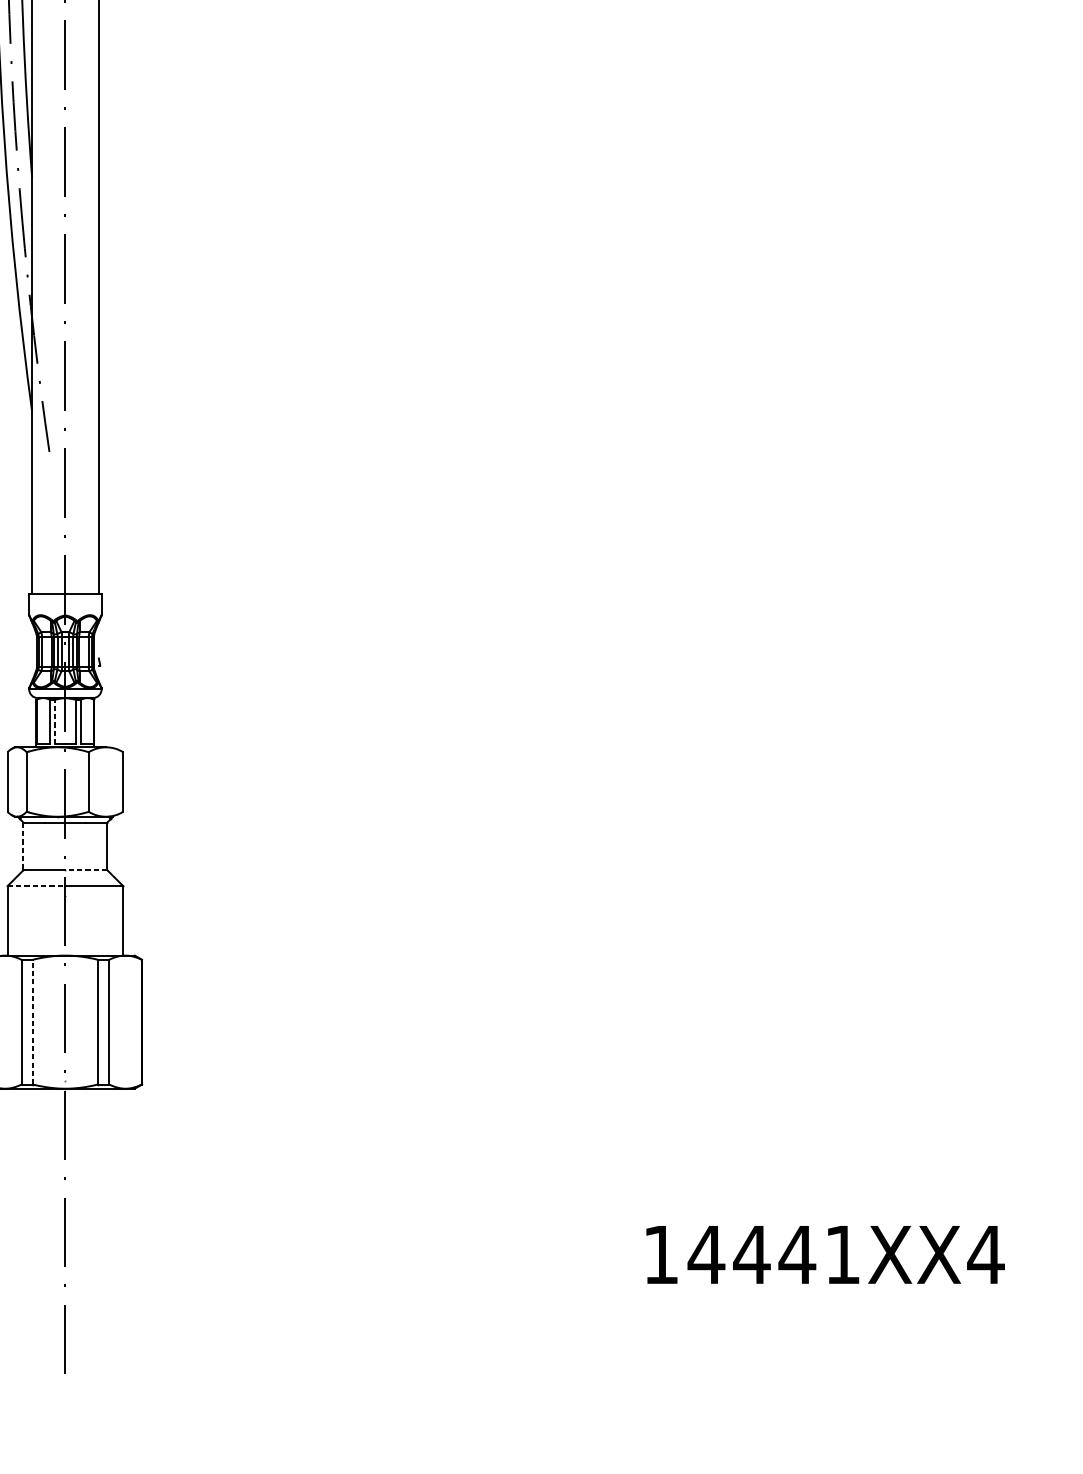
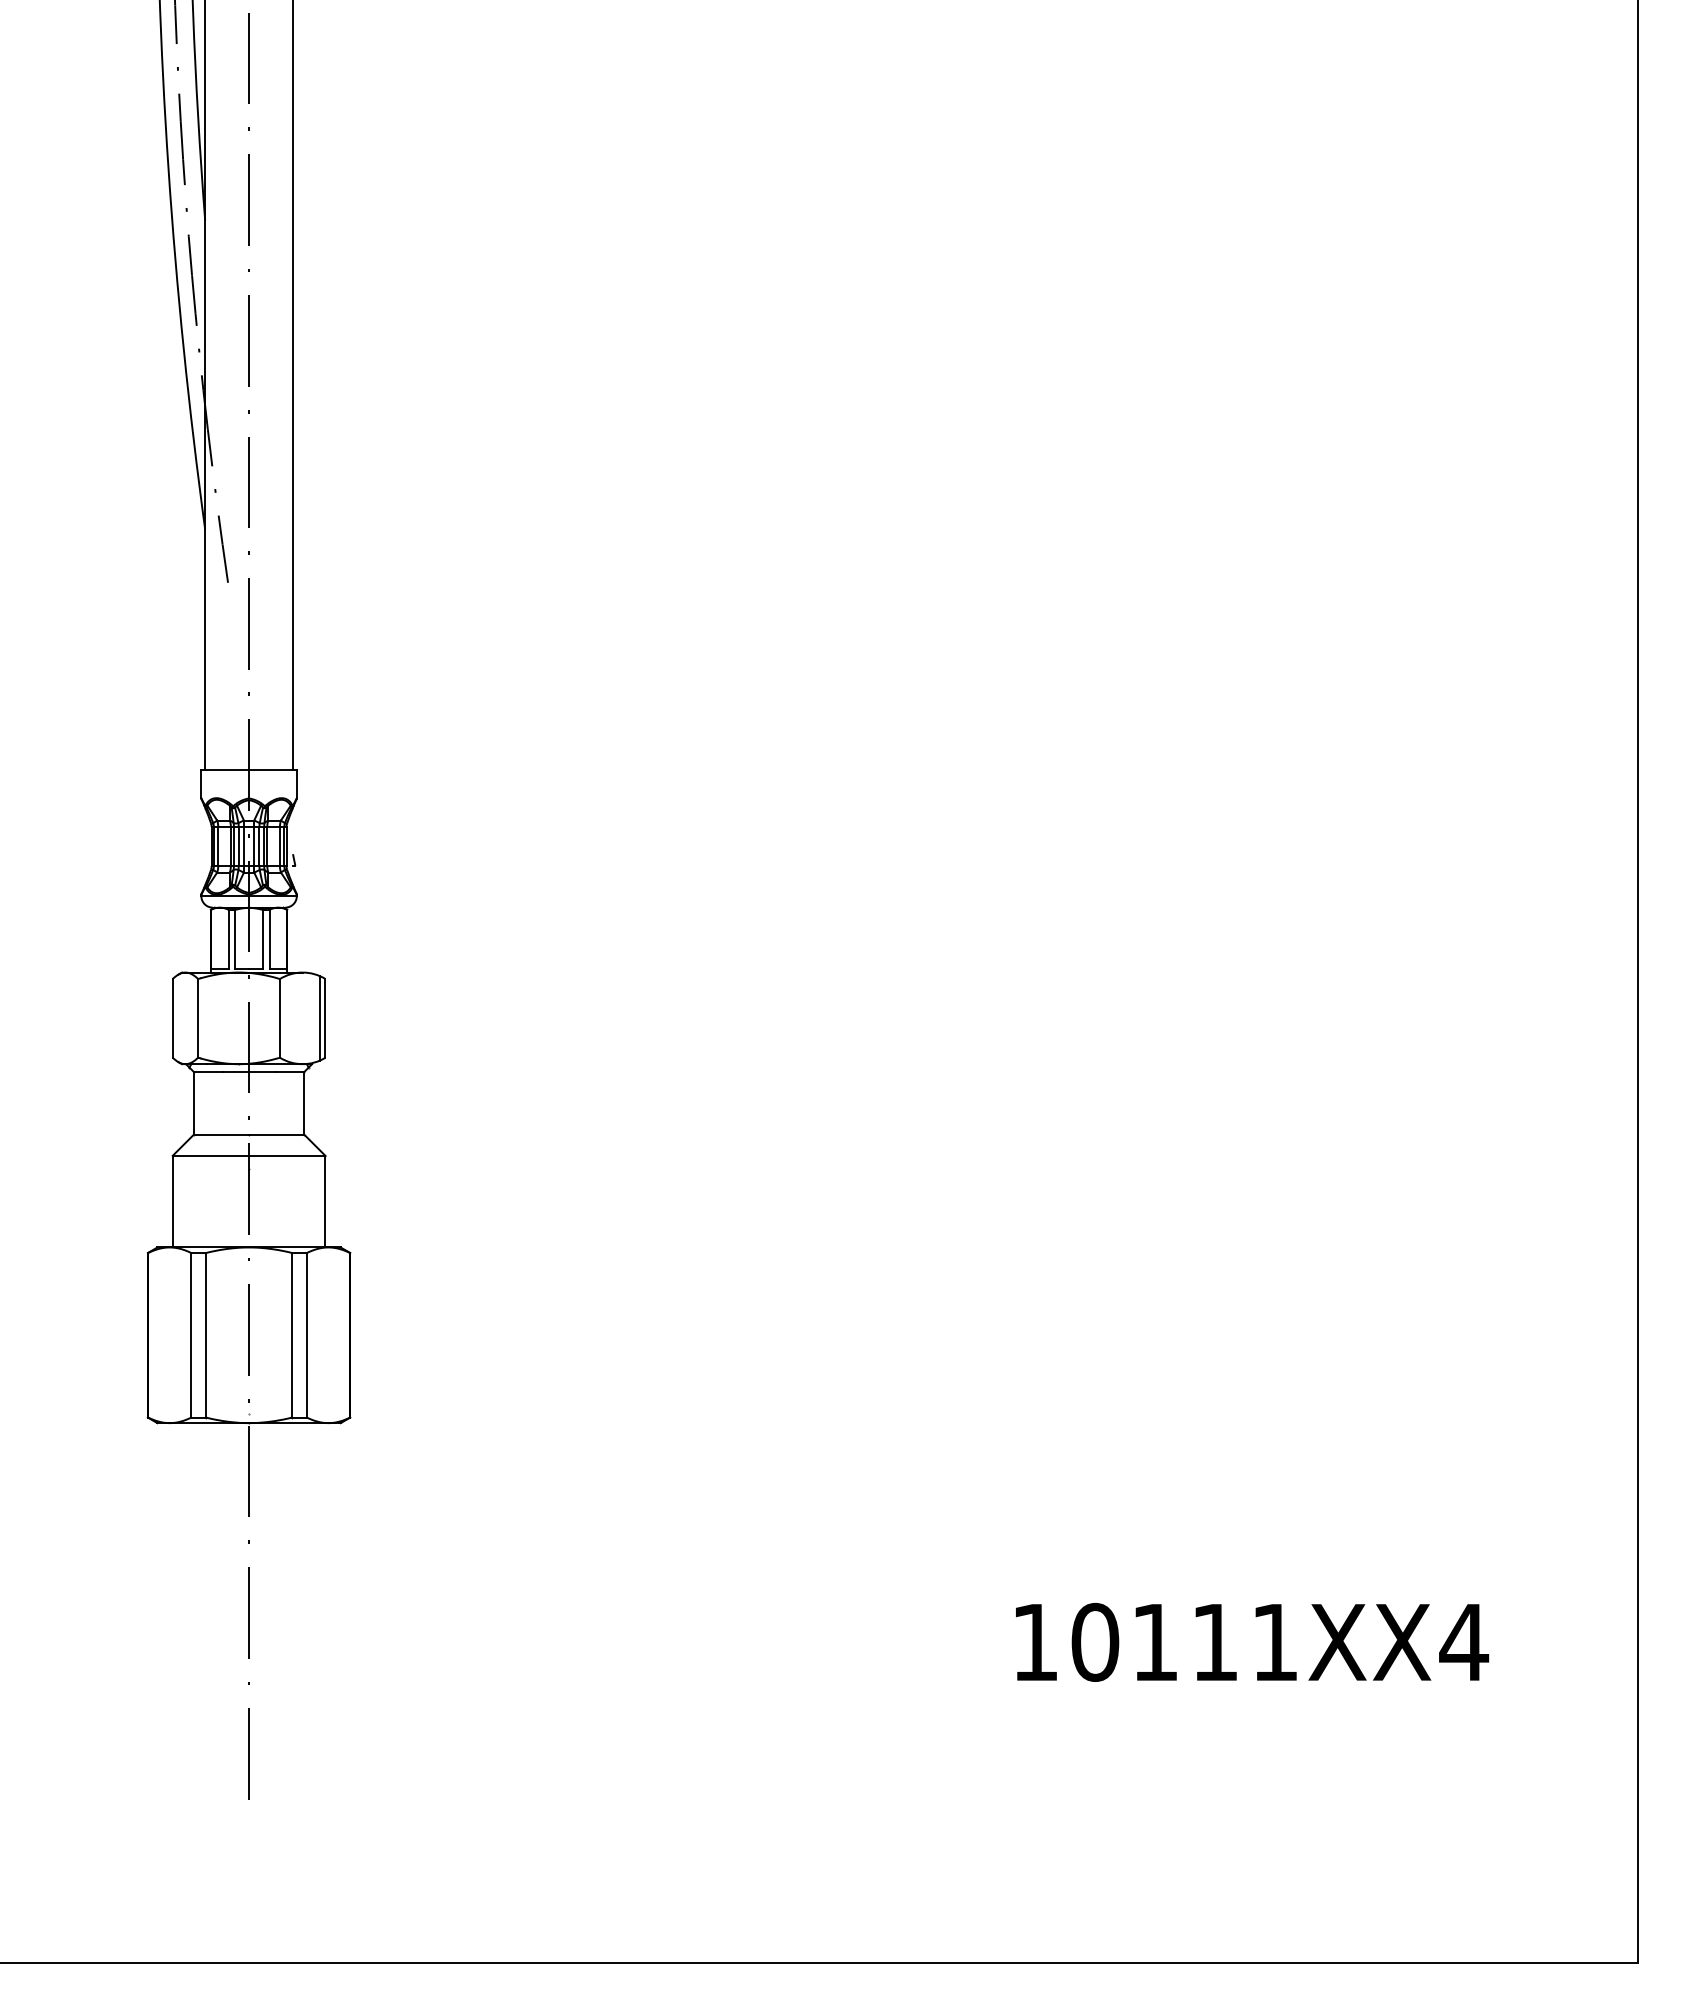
line: (55, 721) -> (235, 938), dashed -> solid
line: (118, 781) -> (319, 1017), added
line: (23, 846) -> (193, 1103), dashed -> solid
line: (86, 870) -> (276, 1134), dashed -> solid
line: (36, 885) -> (211, 1155), dashed -> solid
line: (33, 1021) -> (206, 1334), dashed -> solid
text: (752, 1254) -> (1155, 1641), 14441XX4 -> 10111XX4

